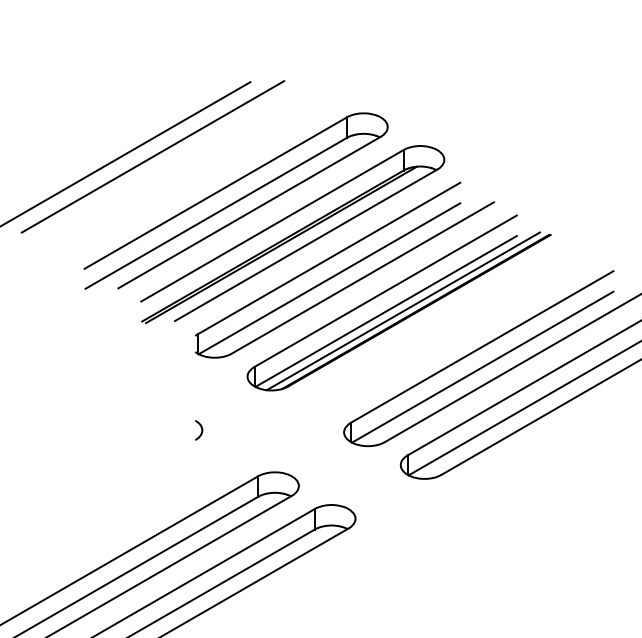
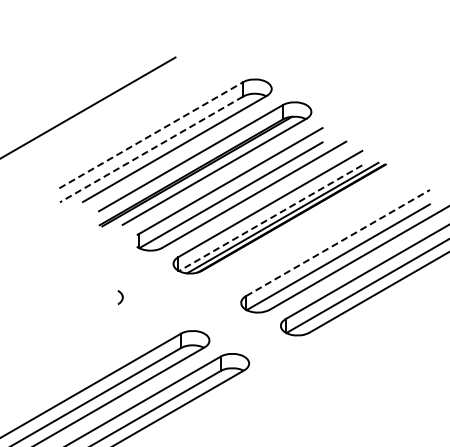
line: (153, 156) -> (107, 109), removed
line: (216, 193) -> (151, 135), solid -> dashed
line: (216, 213) -> (151, 149), solid -> dashed
line: (385, 311) -> (270, 218), solid -> dashed
line: (482, 346) -> (338, 242), solid -> dashed
curve: (200, 430) -> (121, 297), moved

